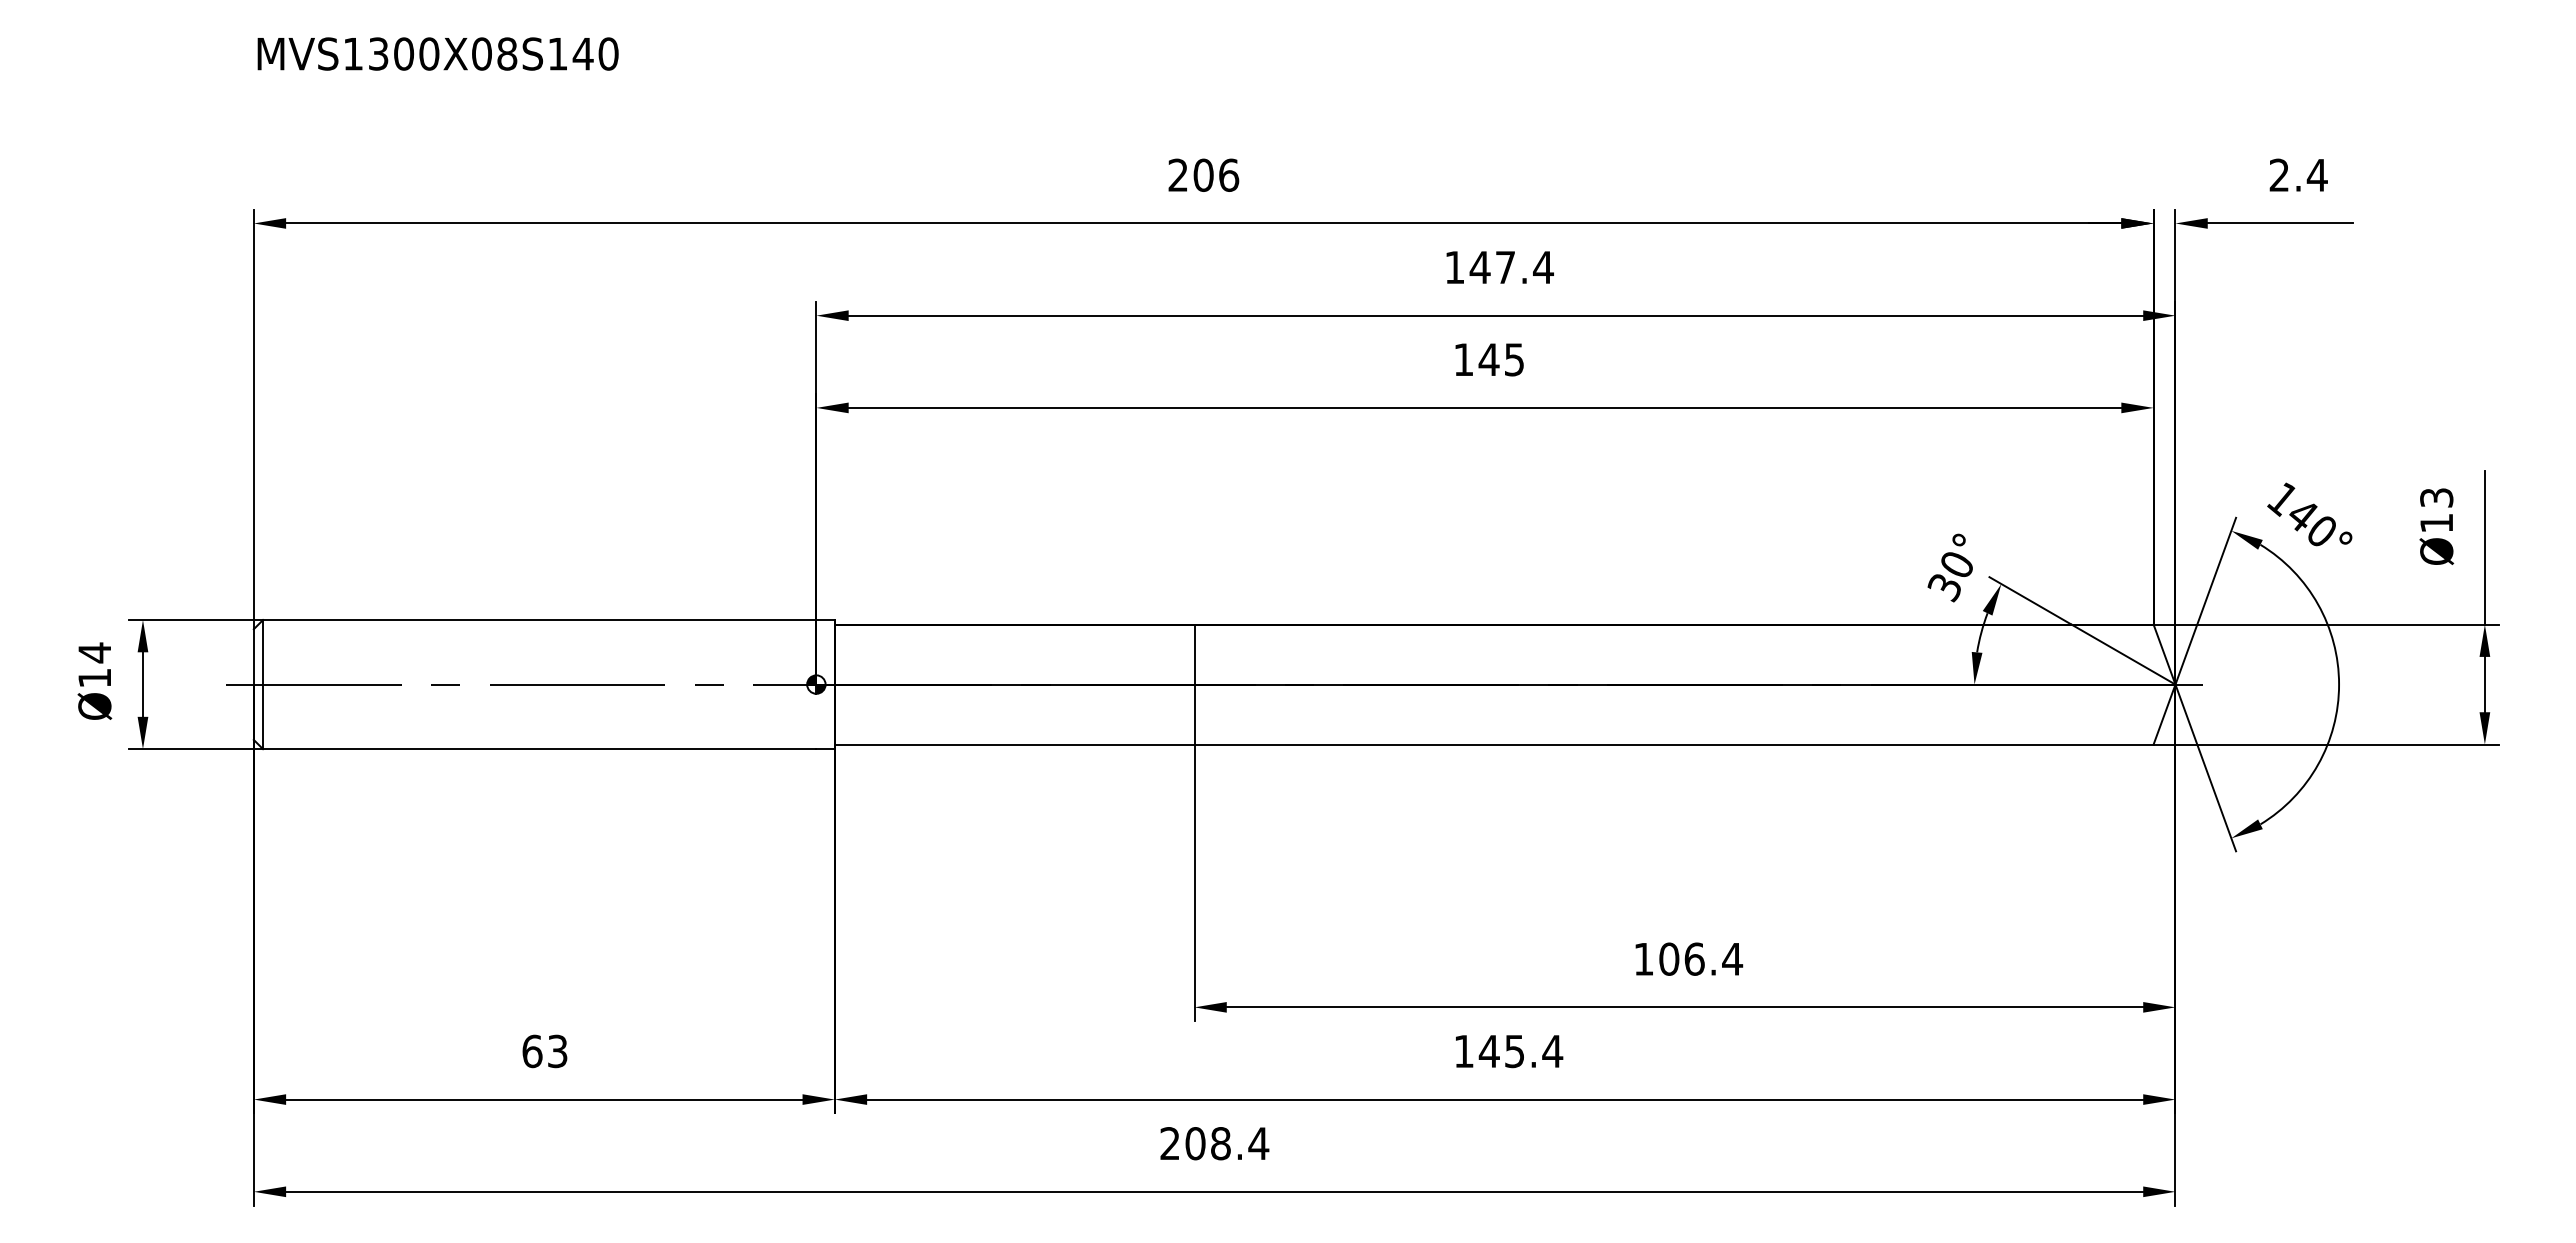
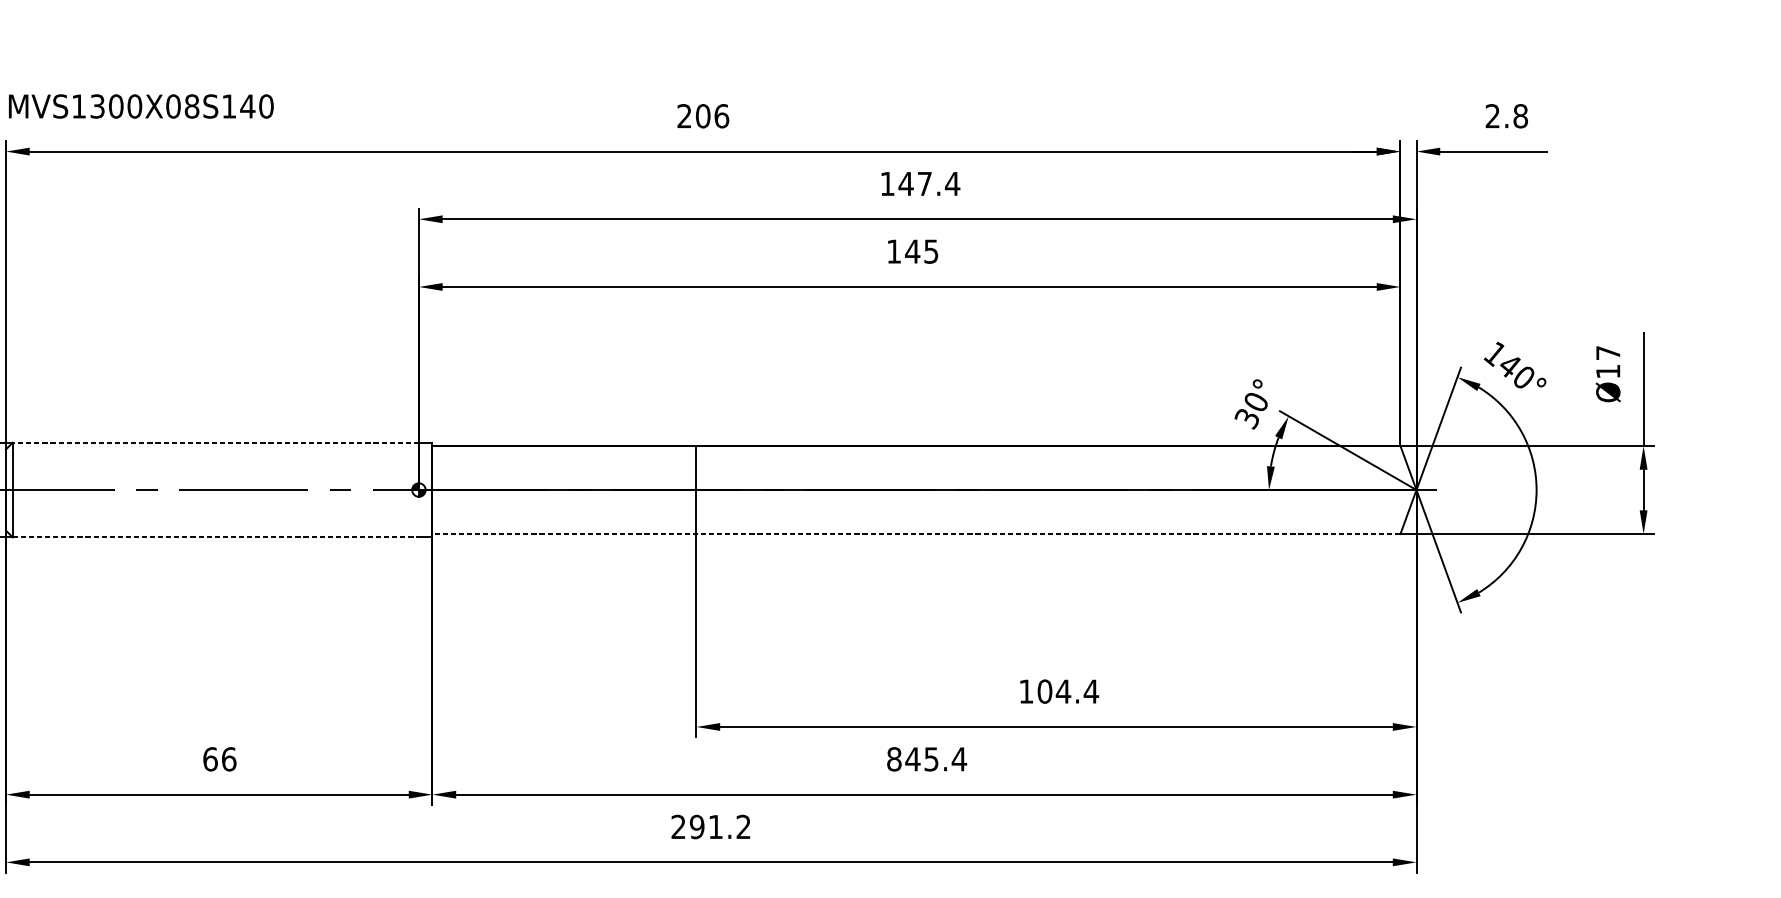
text: (437, 53) -> (140, 106), moved
text: (2316, 174) -> (1520, 115), 2.4 -> 2.8
text: (2436, 497) -> (1608, 352), Ø13 -> Ø17
line: (539, 620) -> (215, 443), solid -> dashed
line: (1493, 744) -> (915, 534), solid -> dashed
line: (539, 749) -> (215, 537), solid -> dashed
text: (1694, 958) -> (1063, 691), 106.4 -> 104.4
text: (557, 1051) -> (228, 759), 63 -> 66
text: (1464, 1051) -> (894, 759), 145.4 -> 845.4
text: (1227, 1143) -> (720, 826), 208.4 -> 291.2

